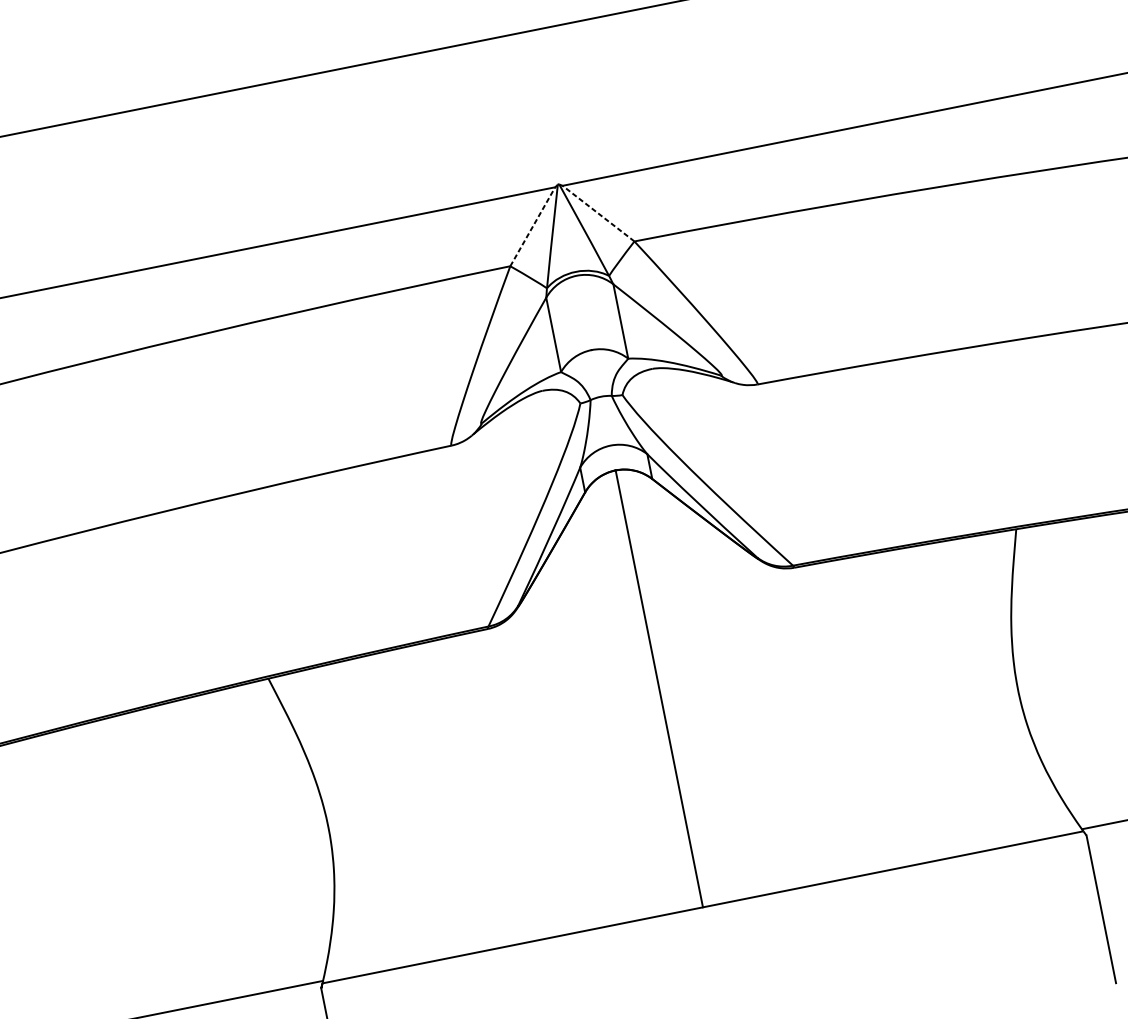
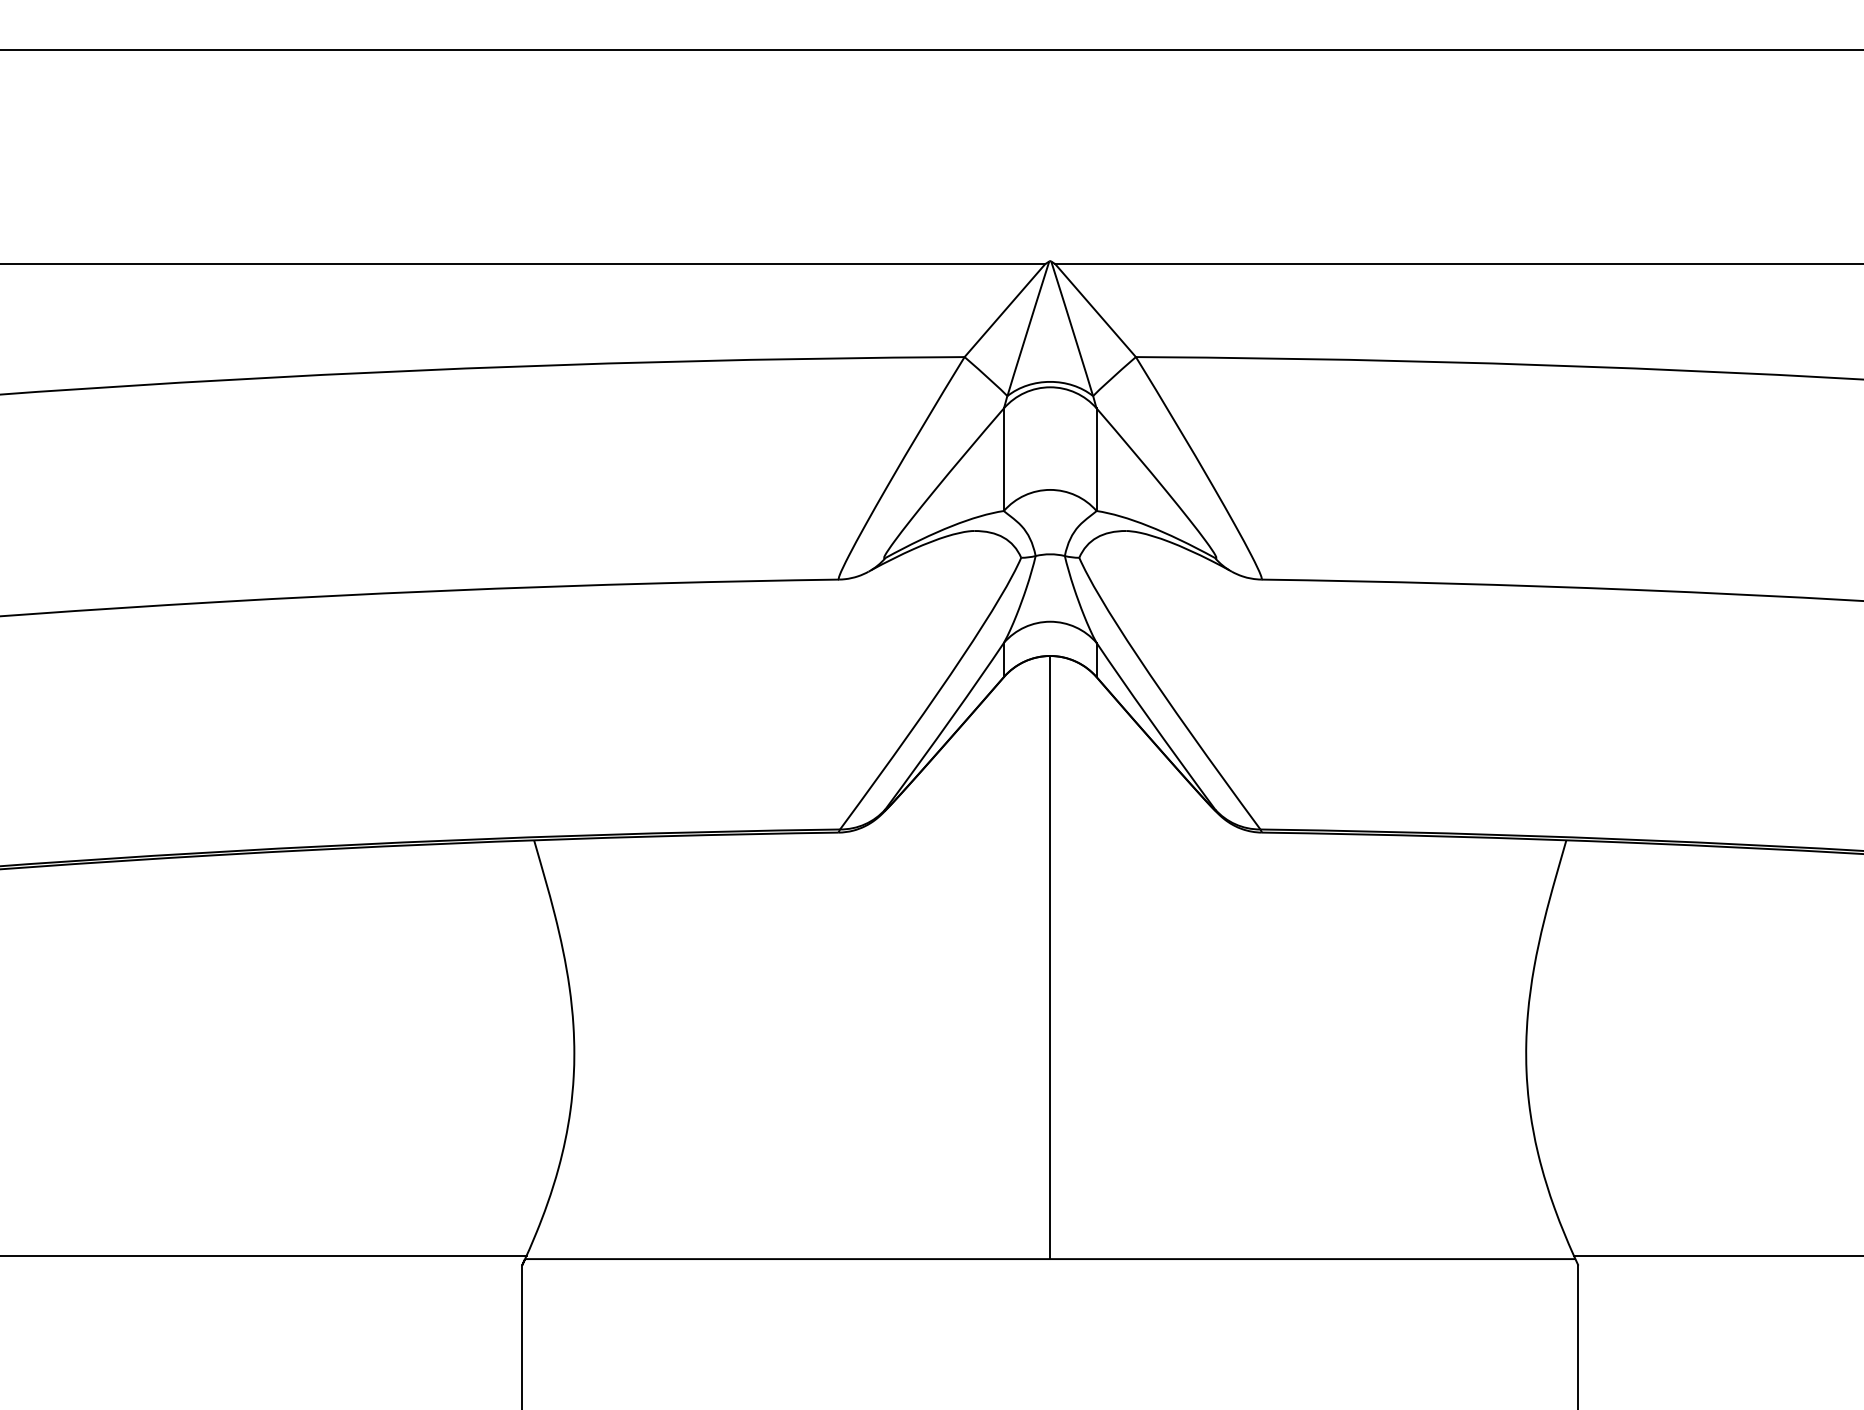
line: (598, 213) -> (1095, 310), dashed -> solid
line: (533, 226) -> (1005, 310), dashed -> solid

